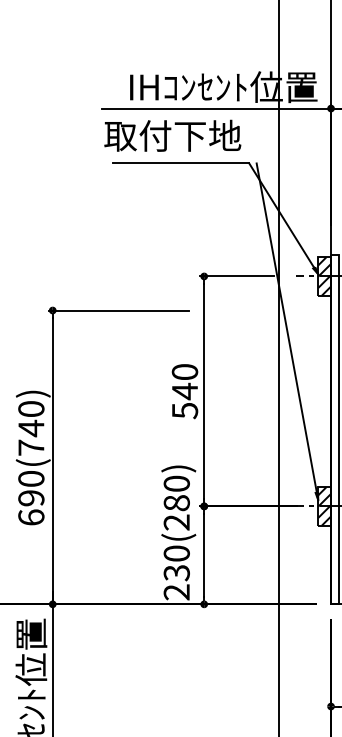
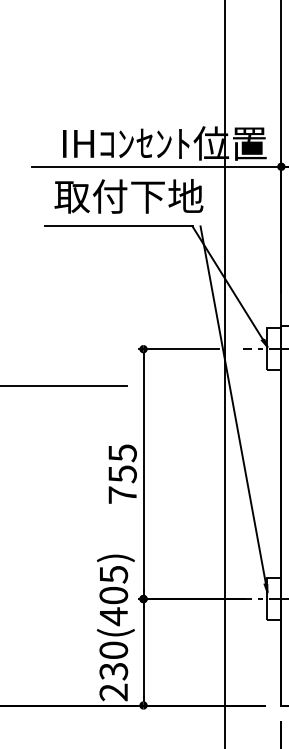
text: (172, 135) -> (128, 196), moved
hatch: (324, 276) -> (274, 349), removed
text: (184, 391) -> (122, 474), 540 -> 755
text: (176, 503) -> (113, 595), 230(280) -> 230(405)
hatch: (324, 506) -> (274, 599), removed

